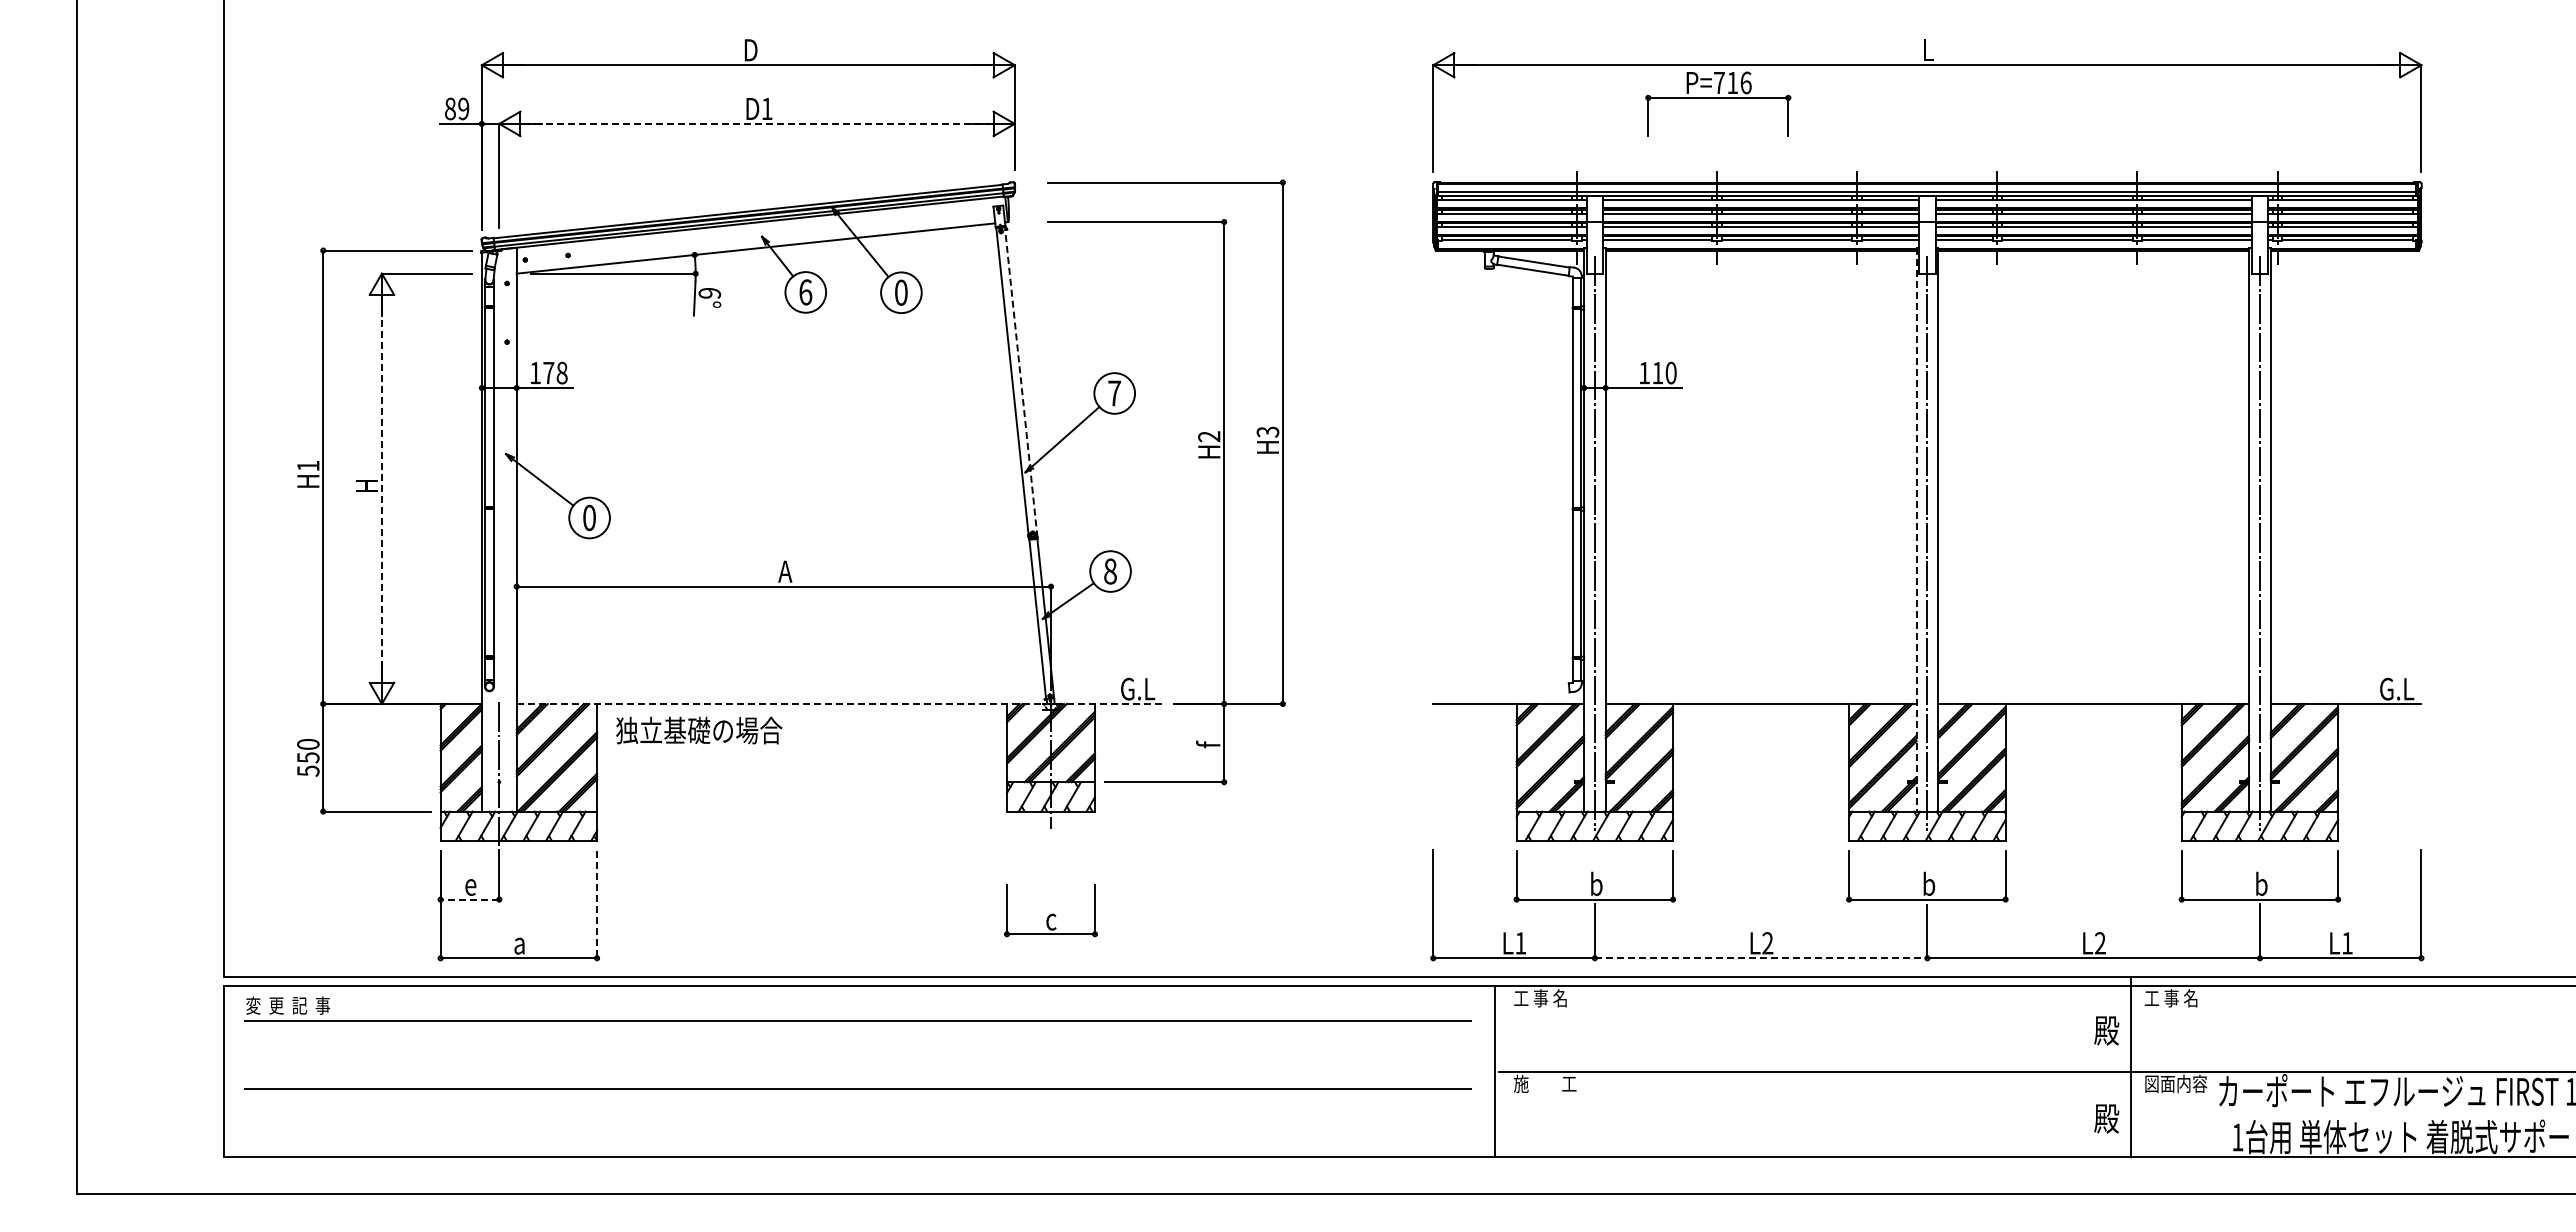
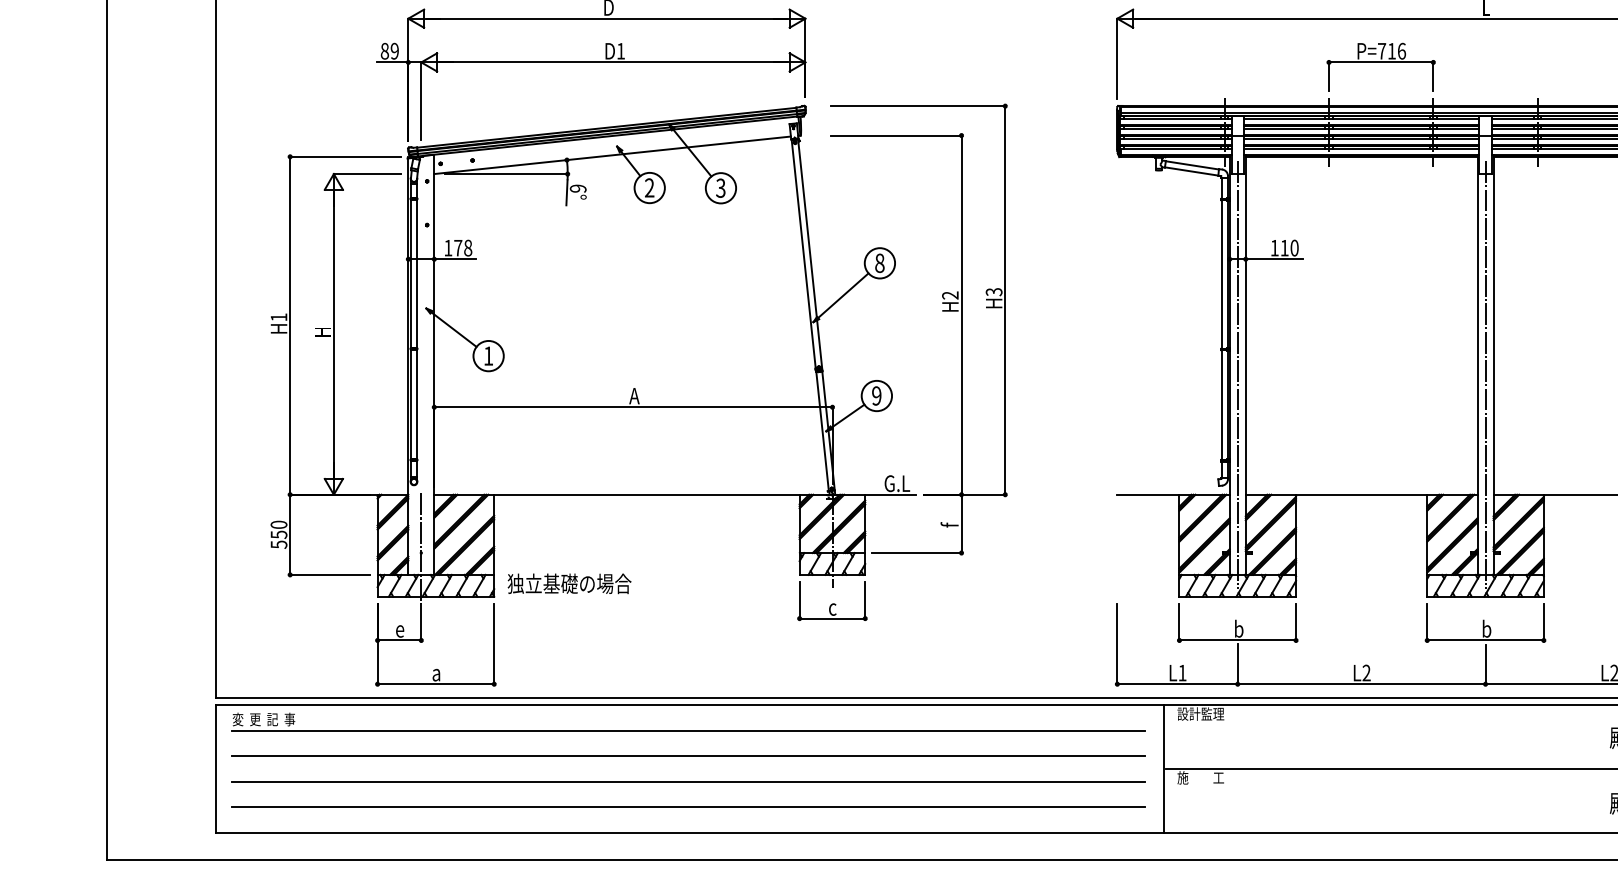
part: (1718, 103) -> (1381, 66), moved
line: (757, 123) -> (613, 62), dashed -> solid
text: (805, 292) -> (649, 188), 6 -> 2
text: (900, 292) -> (720, 188), 0 -> 3
line: (1021, 382) -> (810, 255), dashed -> solid
text: (1114, 393) -> (879, 263), 7 -> 8
line: (381, 488) -> (333, 334), dashed -> solid
text: (589, 517) -> (488, 355), 0 -> 1
line: (1916, 529) -> (1477, 364), dashed -> solid
text: (1110, 571) -> (876, 395), 8 -> 9
line: (839, 704) -> (674, 495), dashed -> solid
text: (699, 730) -> (569, 583), moved
line: (469, 899) -> (399, 640), dashed -> solid
line: (597, 904) -> (494, 644), dashed -> solid
part: (1050, 910) -> (832, 600), moved
line: (1761, 958) -> (1361, 684), dashed -> solid
text: (1545, 998) -> (1200, 714), 工 事 名 -> 設計監理
line: (857, 1054) -> (688, 755), added
line: (857, 1123) -> (688, 807), added

